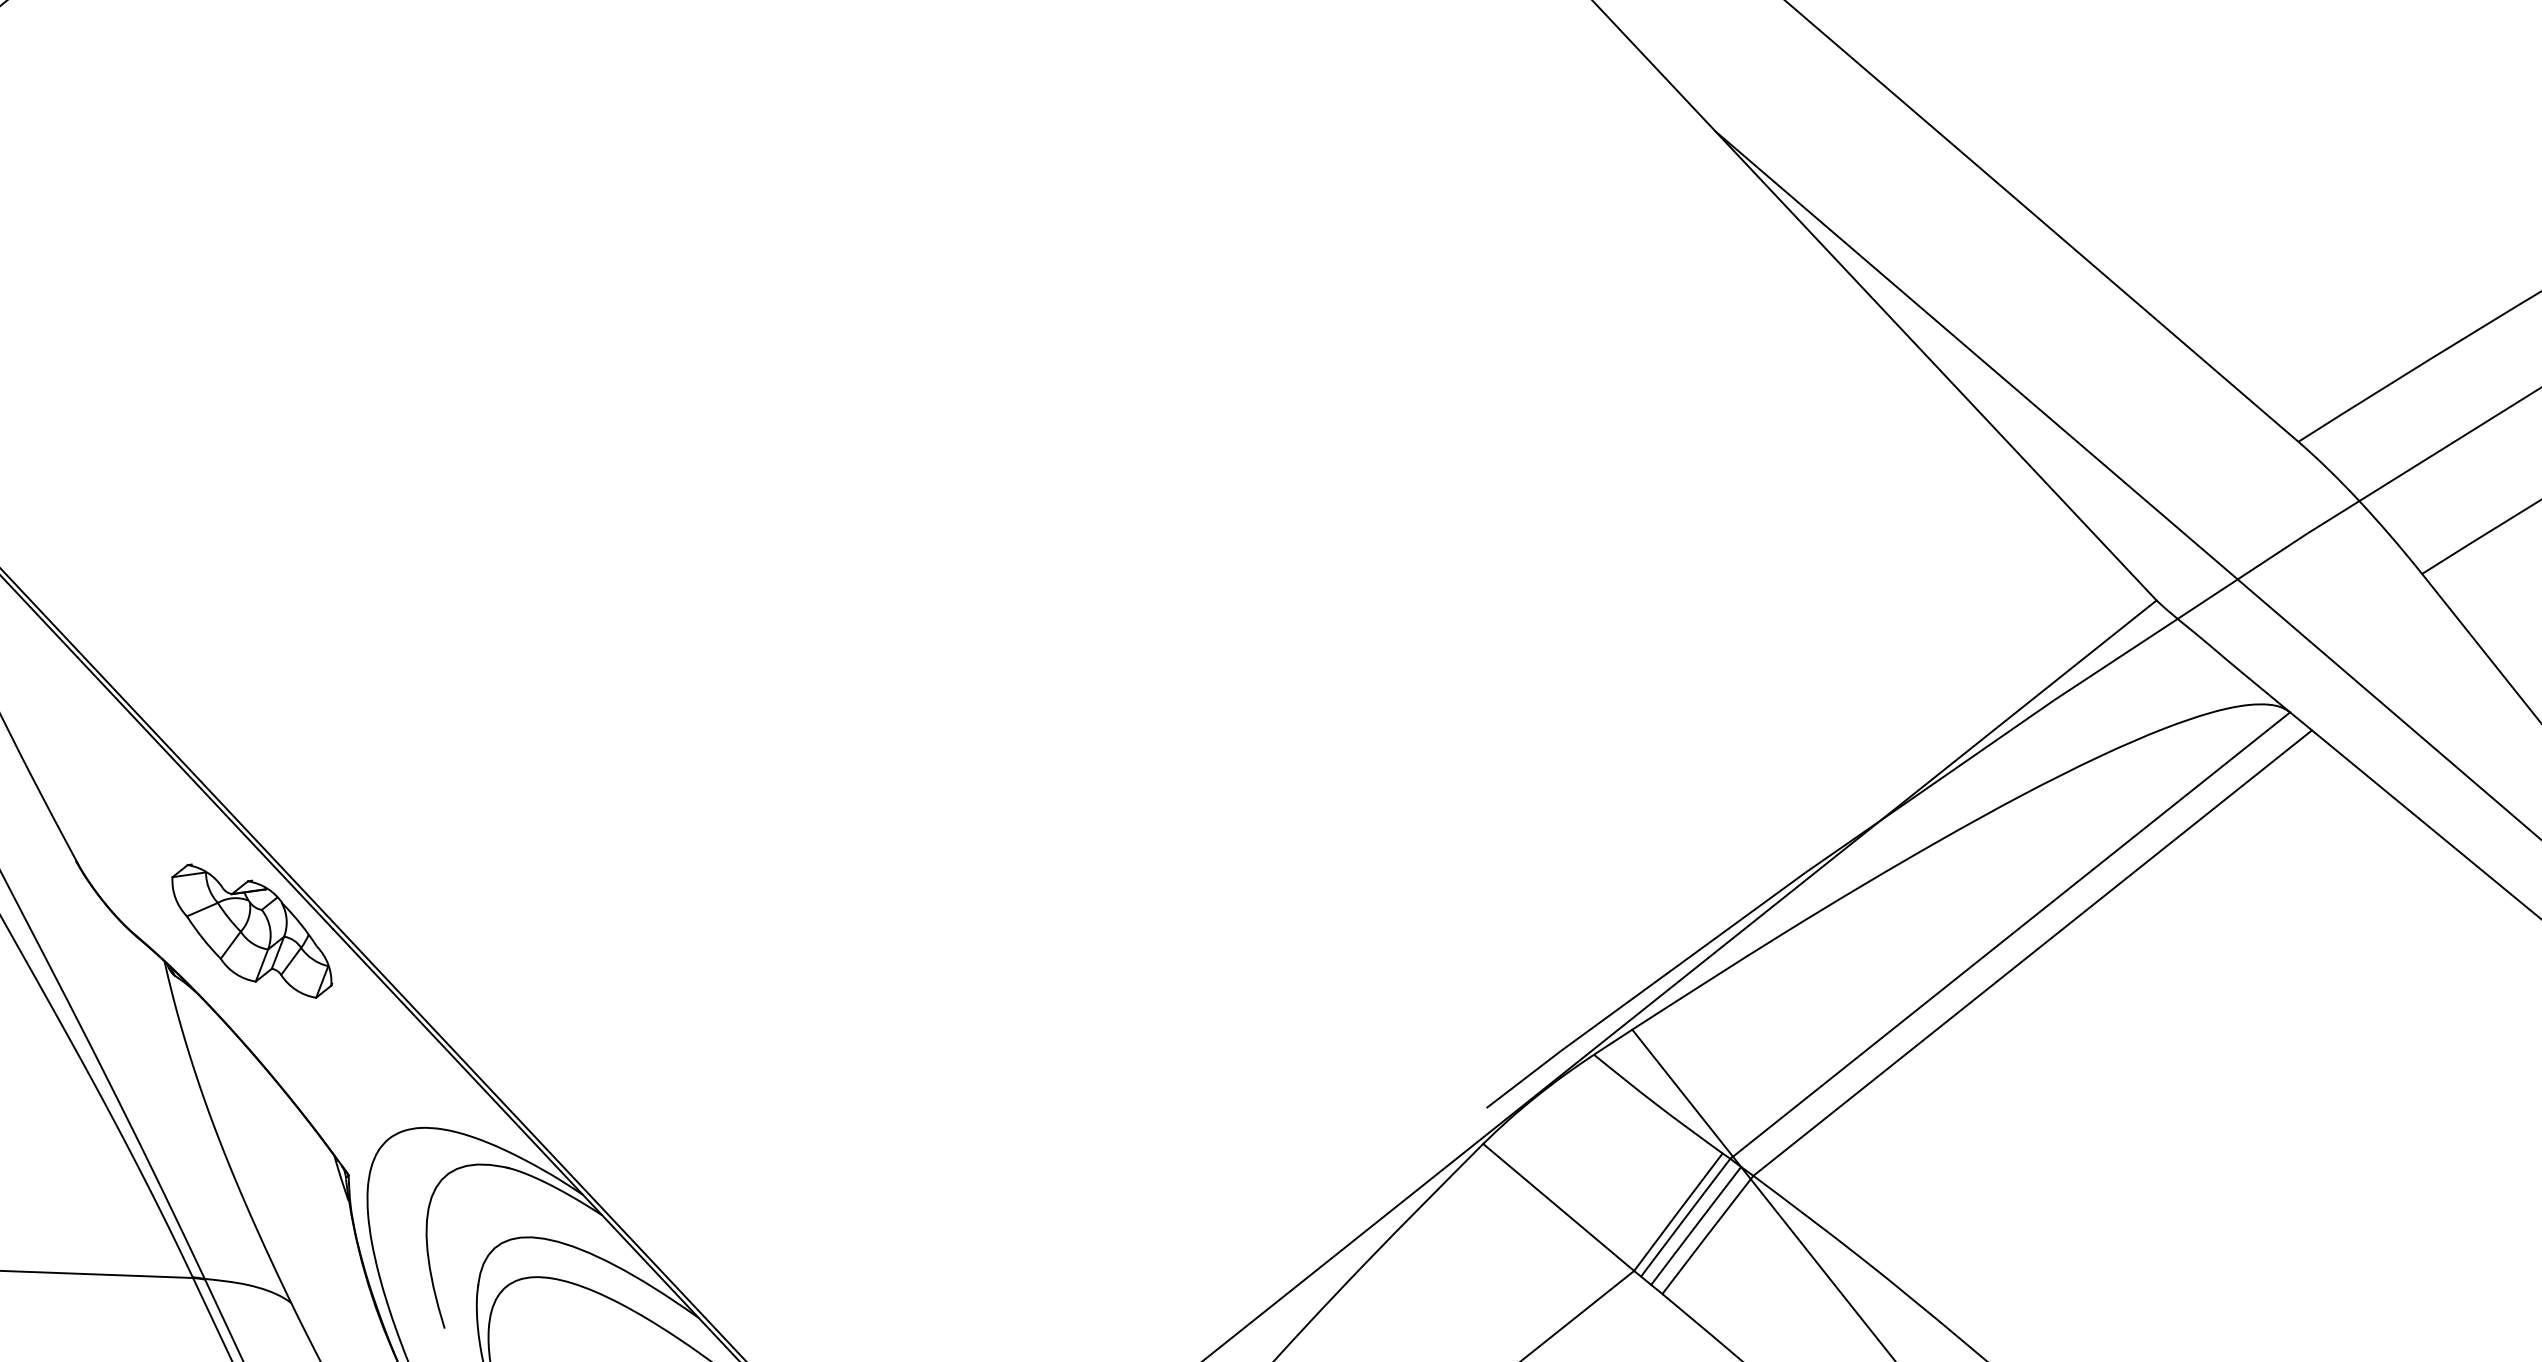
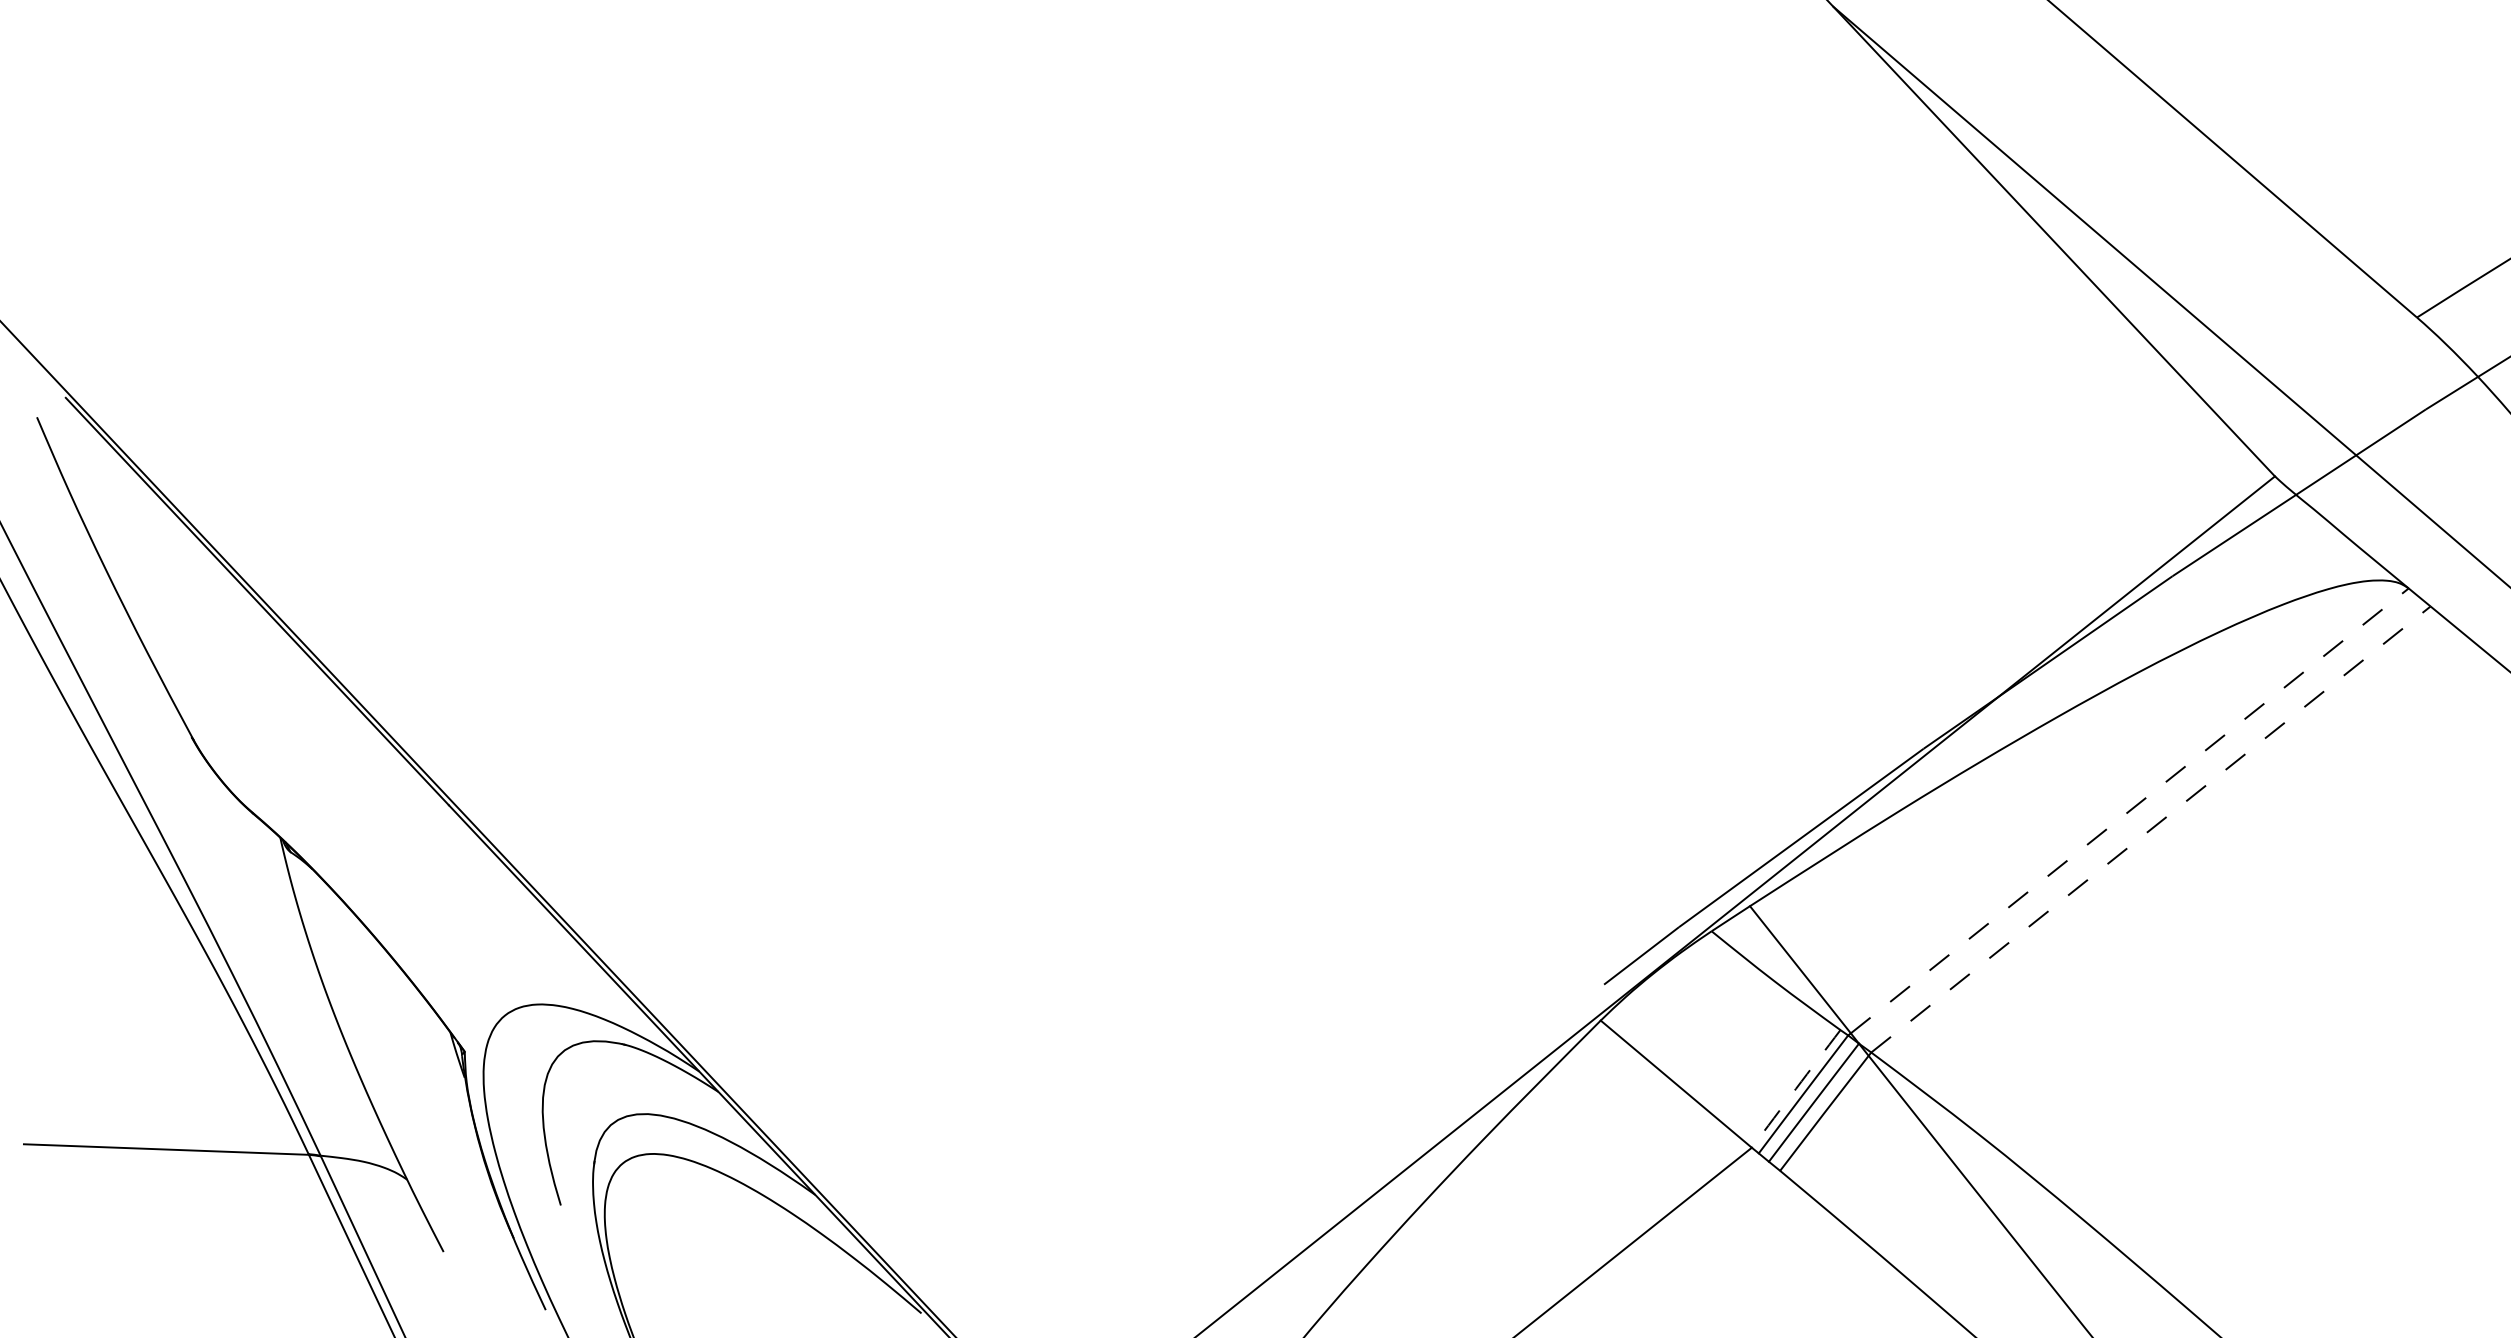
part: (252, 930) -> (368, 806), removed
line: (2011, 934) -> (2129, 810), solid -> dashed
line: (2033, 952) -> (2151, 828), solid -> dashed
arc: (1678, 1212) -> (1796, 1089), solid -> dashed

